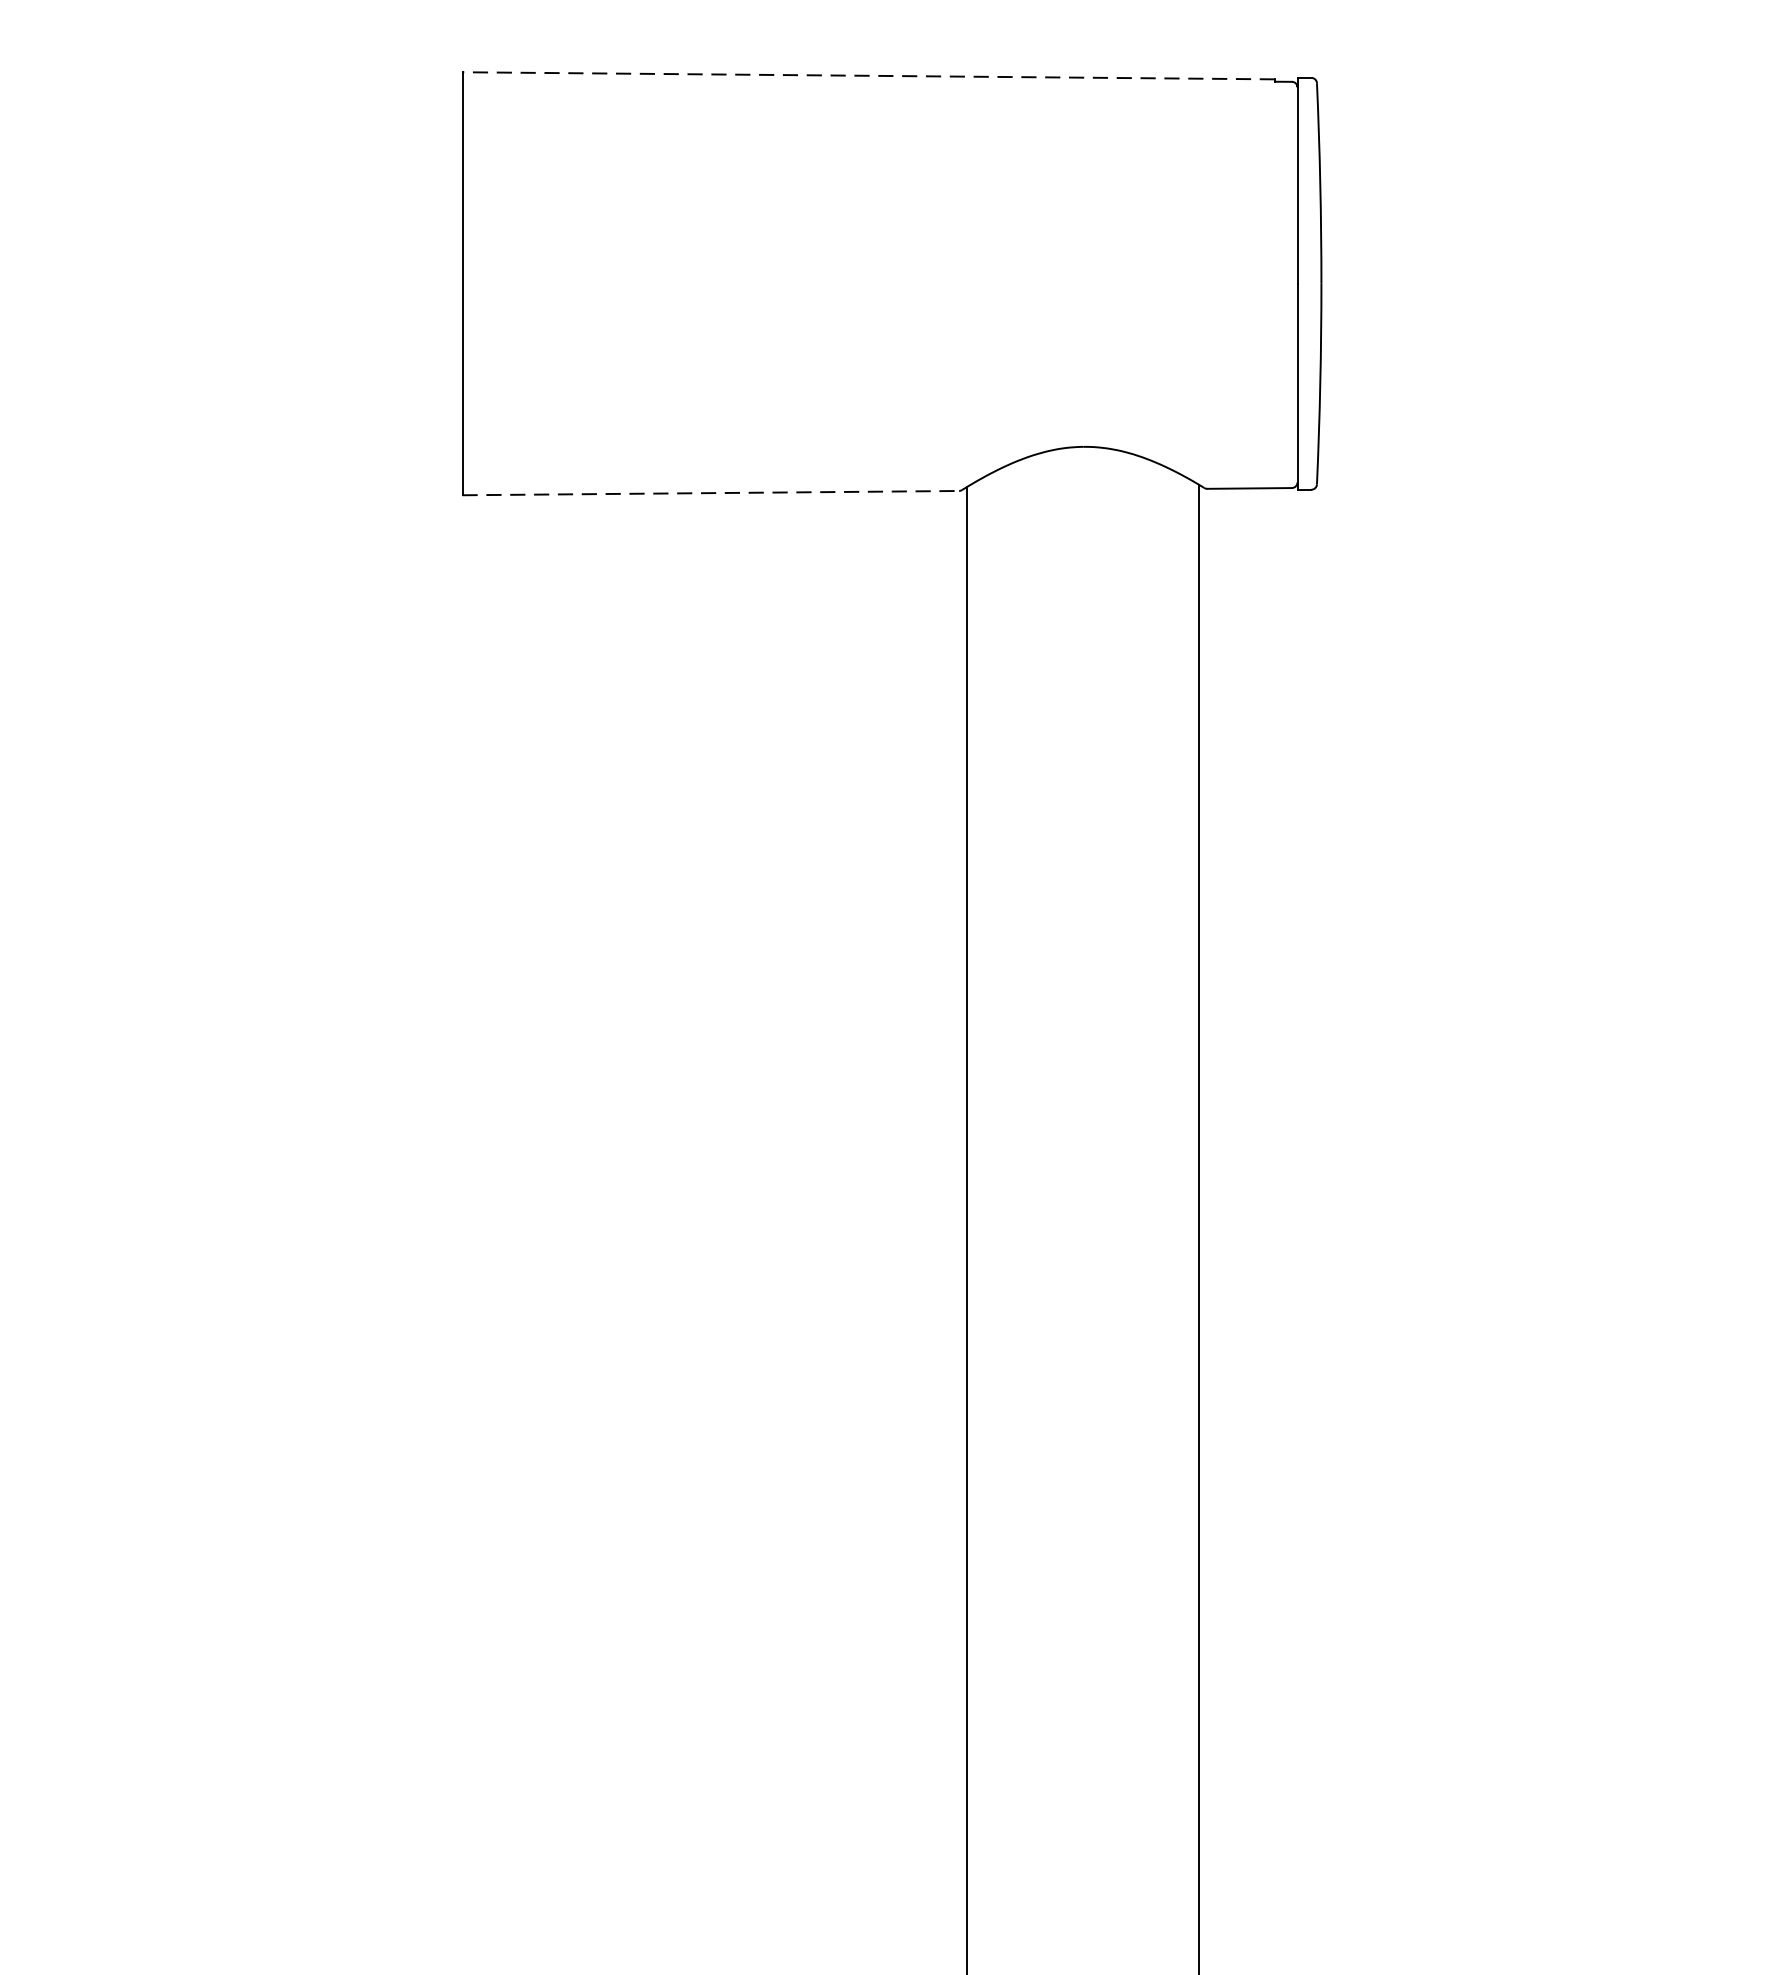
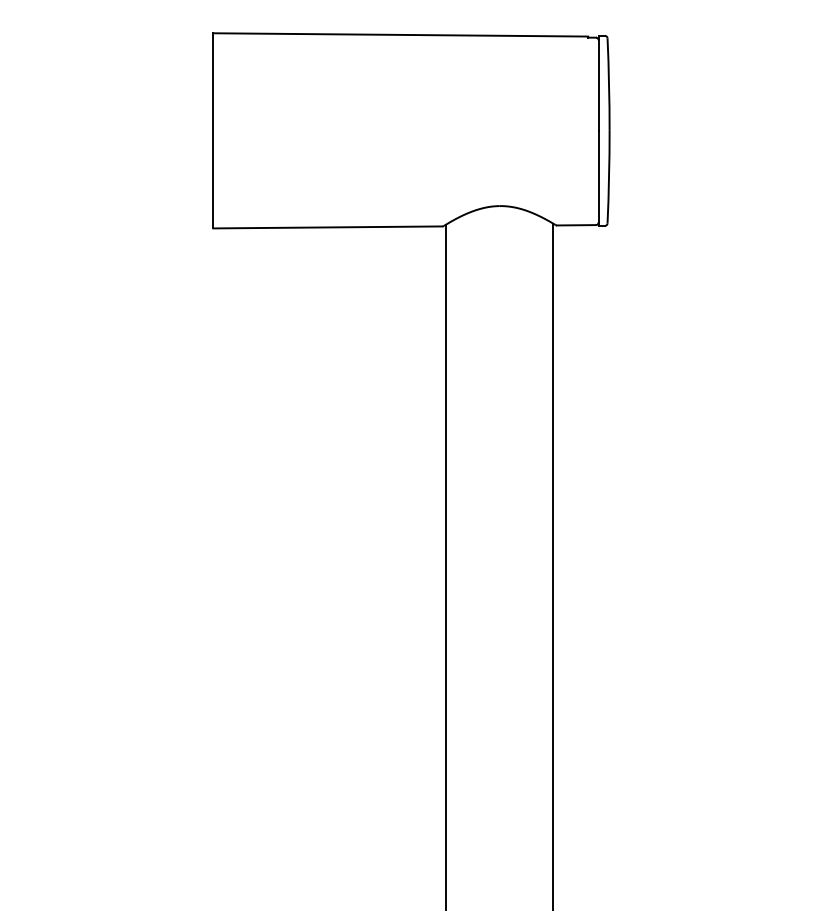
line: (868, 74) -> (400, 34), dashed -> solid
line: (709, 493) -> (327, 227), dashed -> solid

